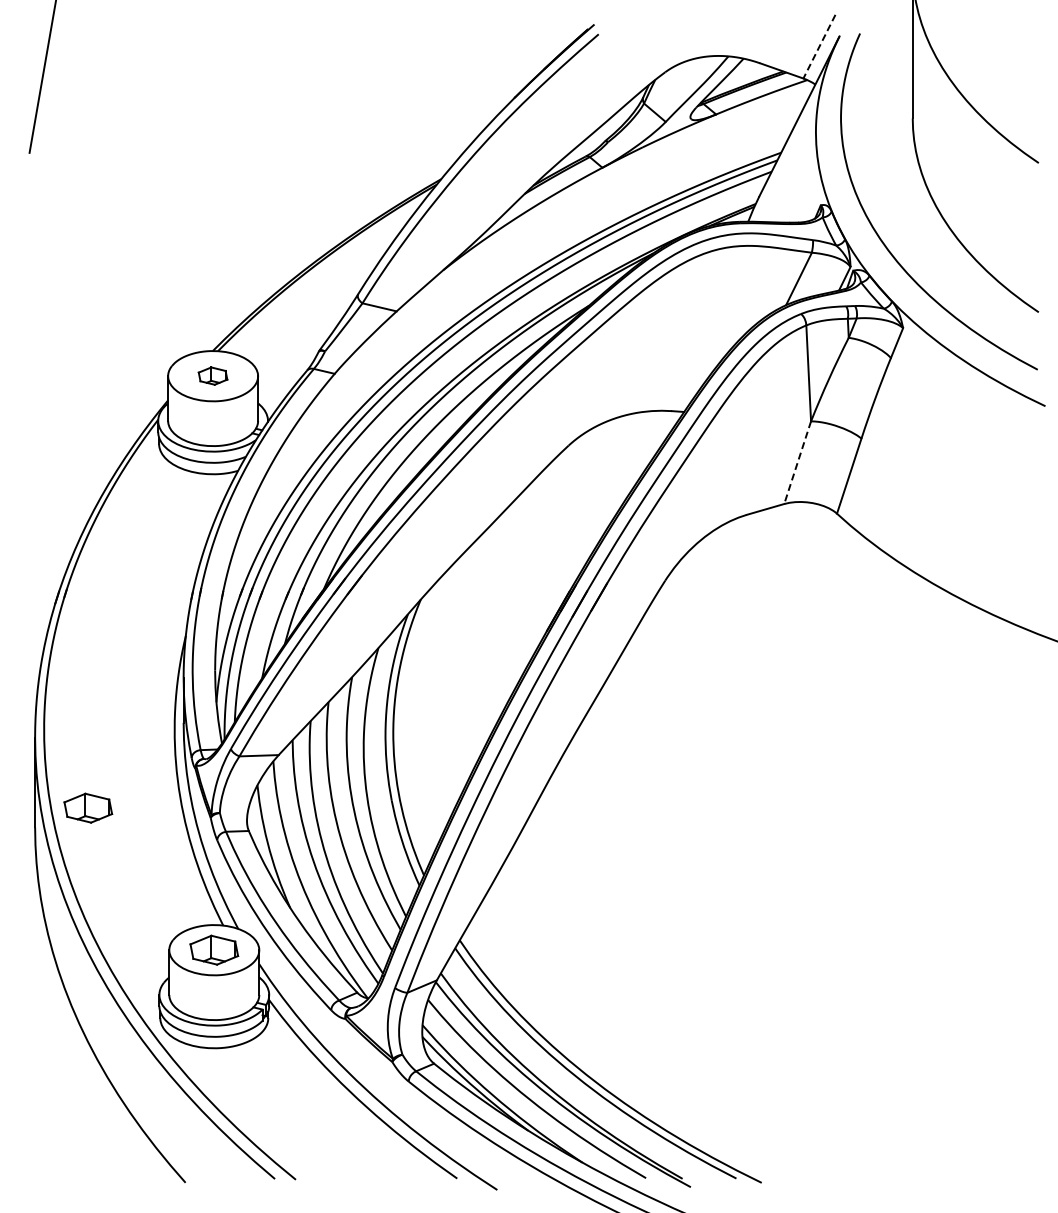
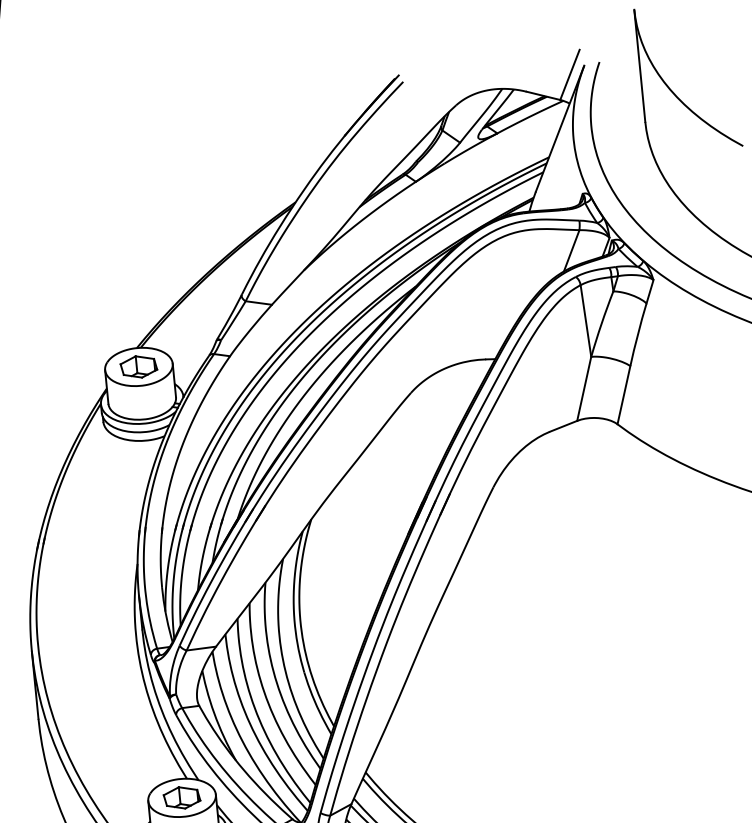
line: (819, 46) -> (569, 74), dashed -> solid
part: (212, 375) -> (138, 366), size x1.67
line: (797, 463) -> (584, 389), dashed -> solid
part: (88, 807) -> (77, 700), removed

